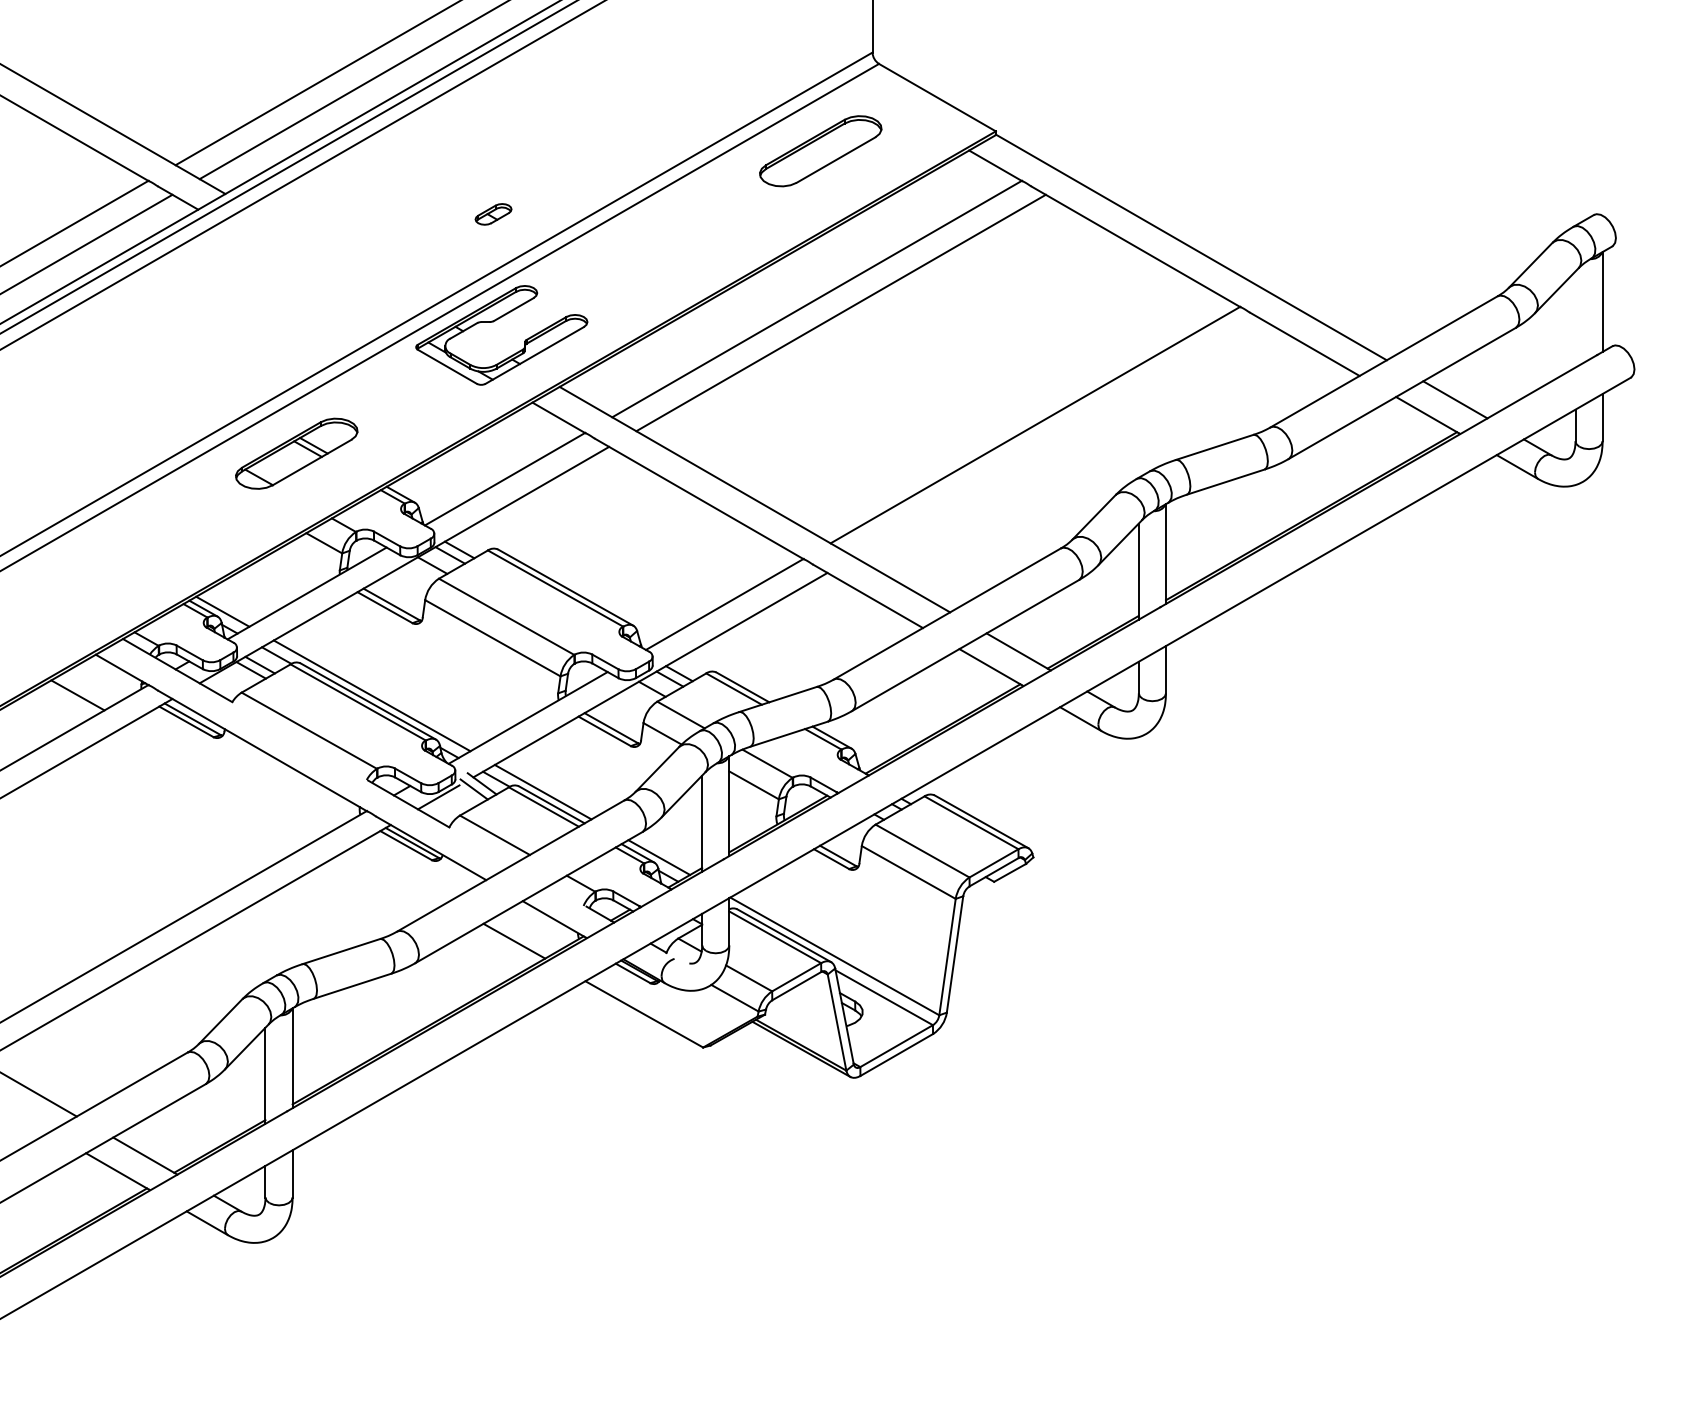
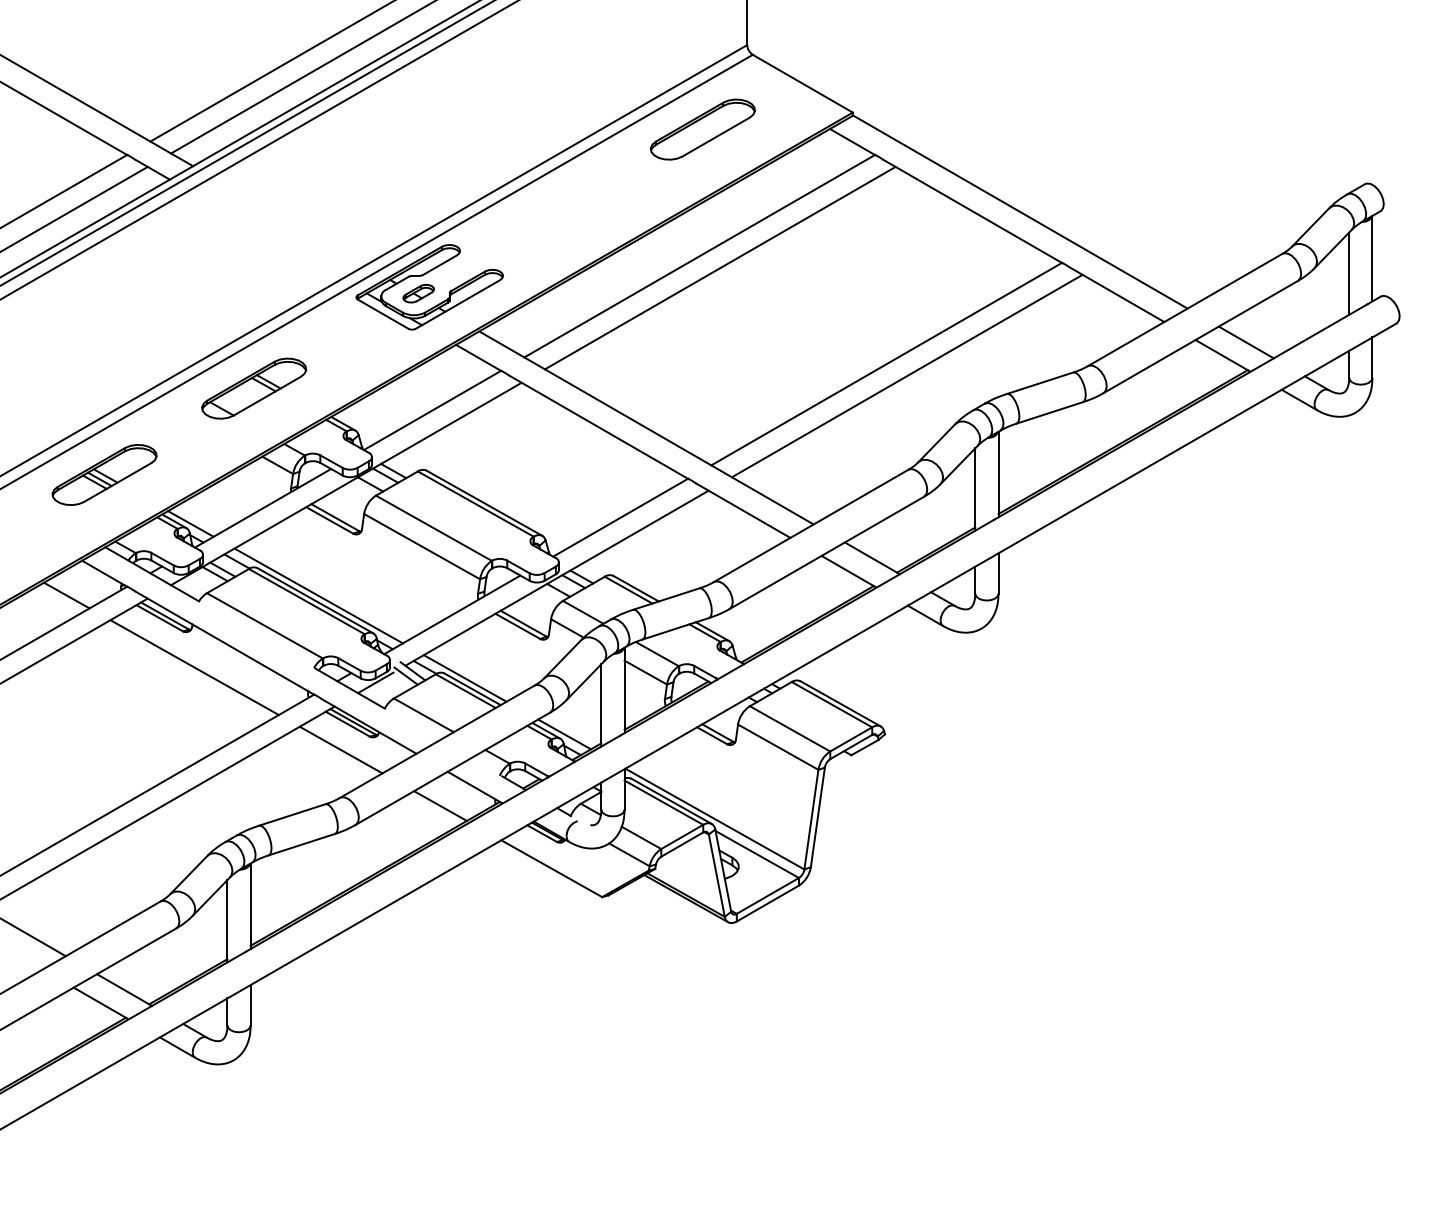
part: (493, 214) -> (418, 293), moved
line: (1575, 319) -> (1349, 273), added
line: (1058, 438) -> (906, 375), added
part: (121, 554) -> (104, 474), added
line: (227, 779) -> (194, 667), added
line: (397, 875) -> (340, 749), added

